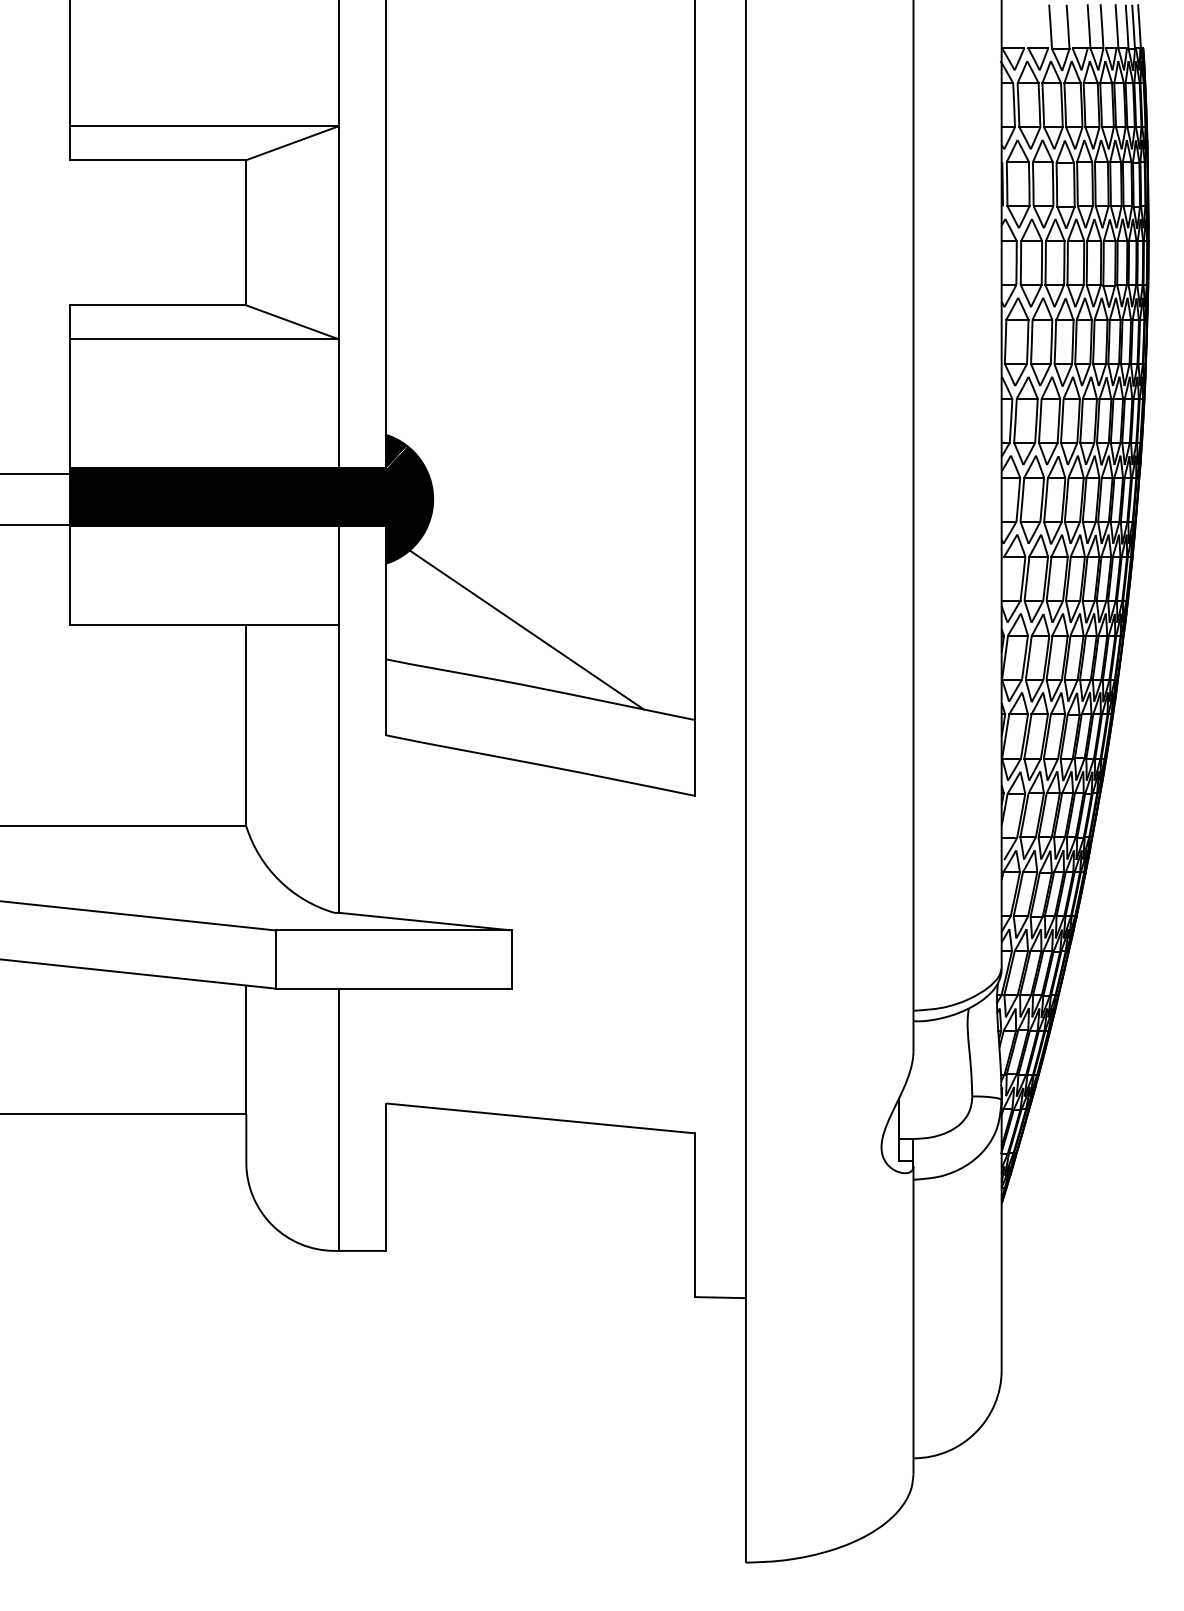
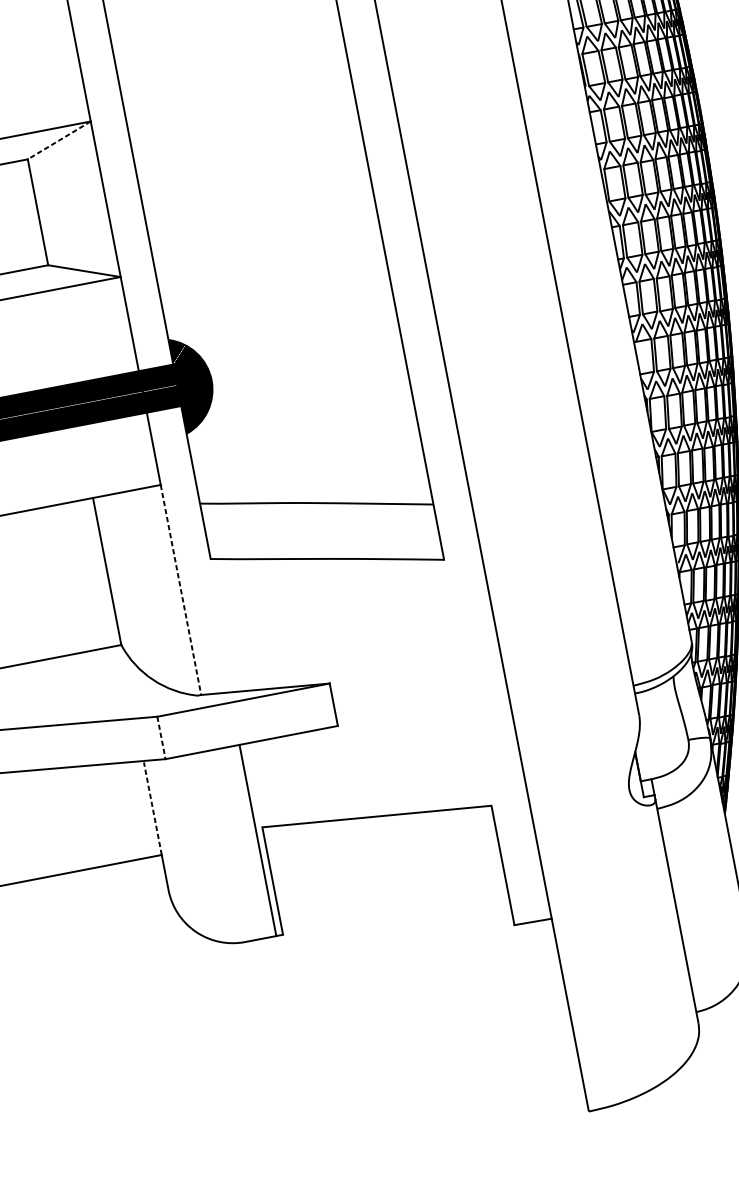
line: (292, 143) -> (59, 140), solid -> dashed
line: (526, 629) -> (297, 462), removed
line: (339, 769) -> (181, 590), solid -> dashed
line: (275, 960) -> (161, 738), solid -> dashed
line: (246, 1050) -> (152, 808), solid -> dashed
line: (339, 1119) -> (258, 840), moved

